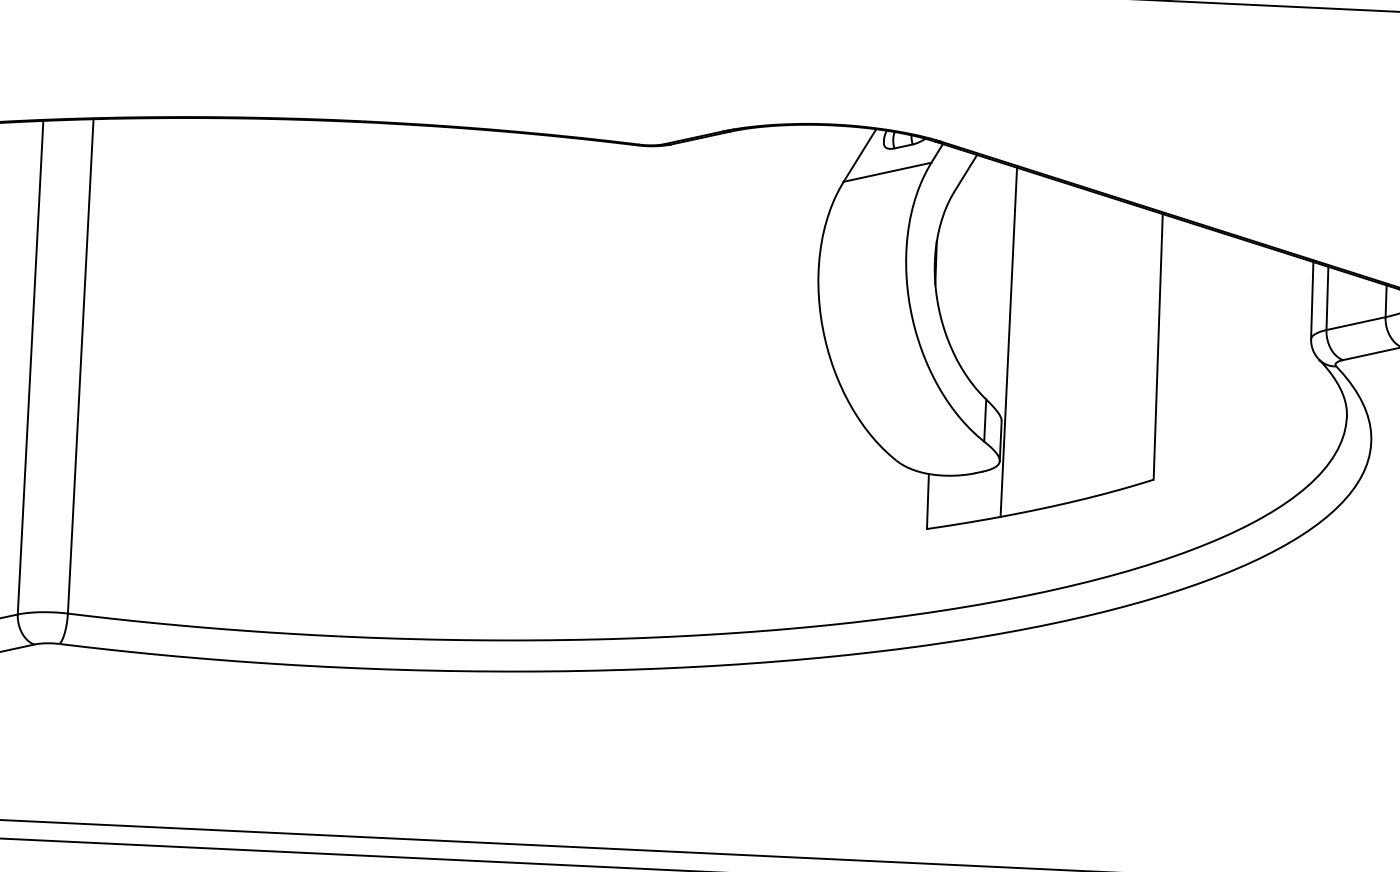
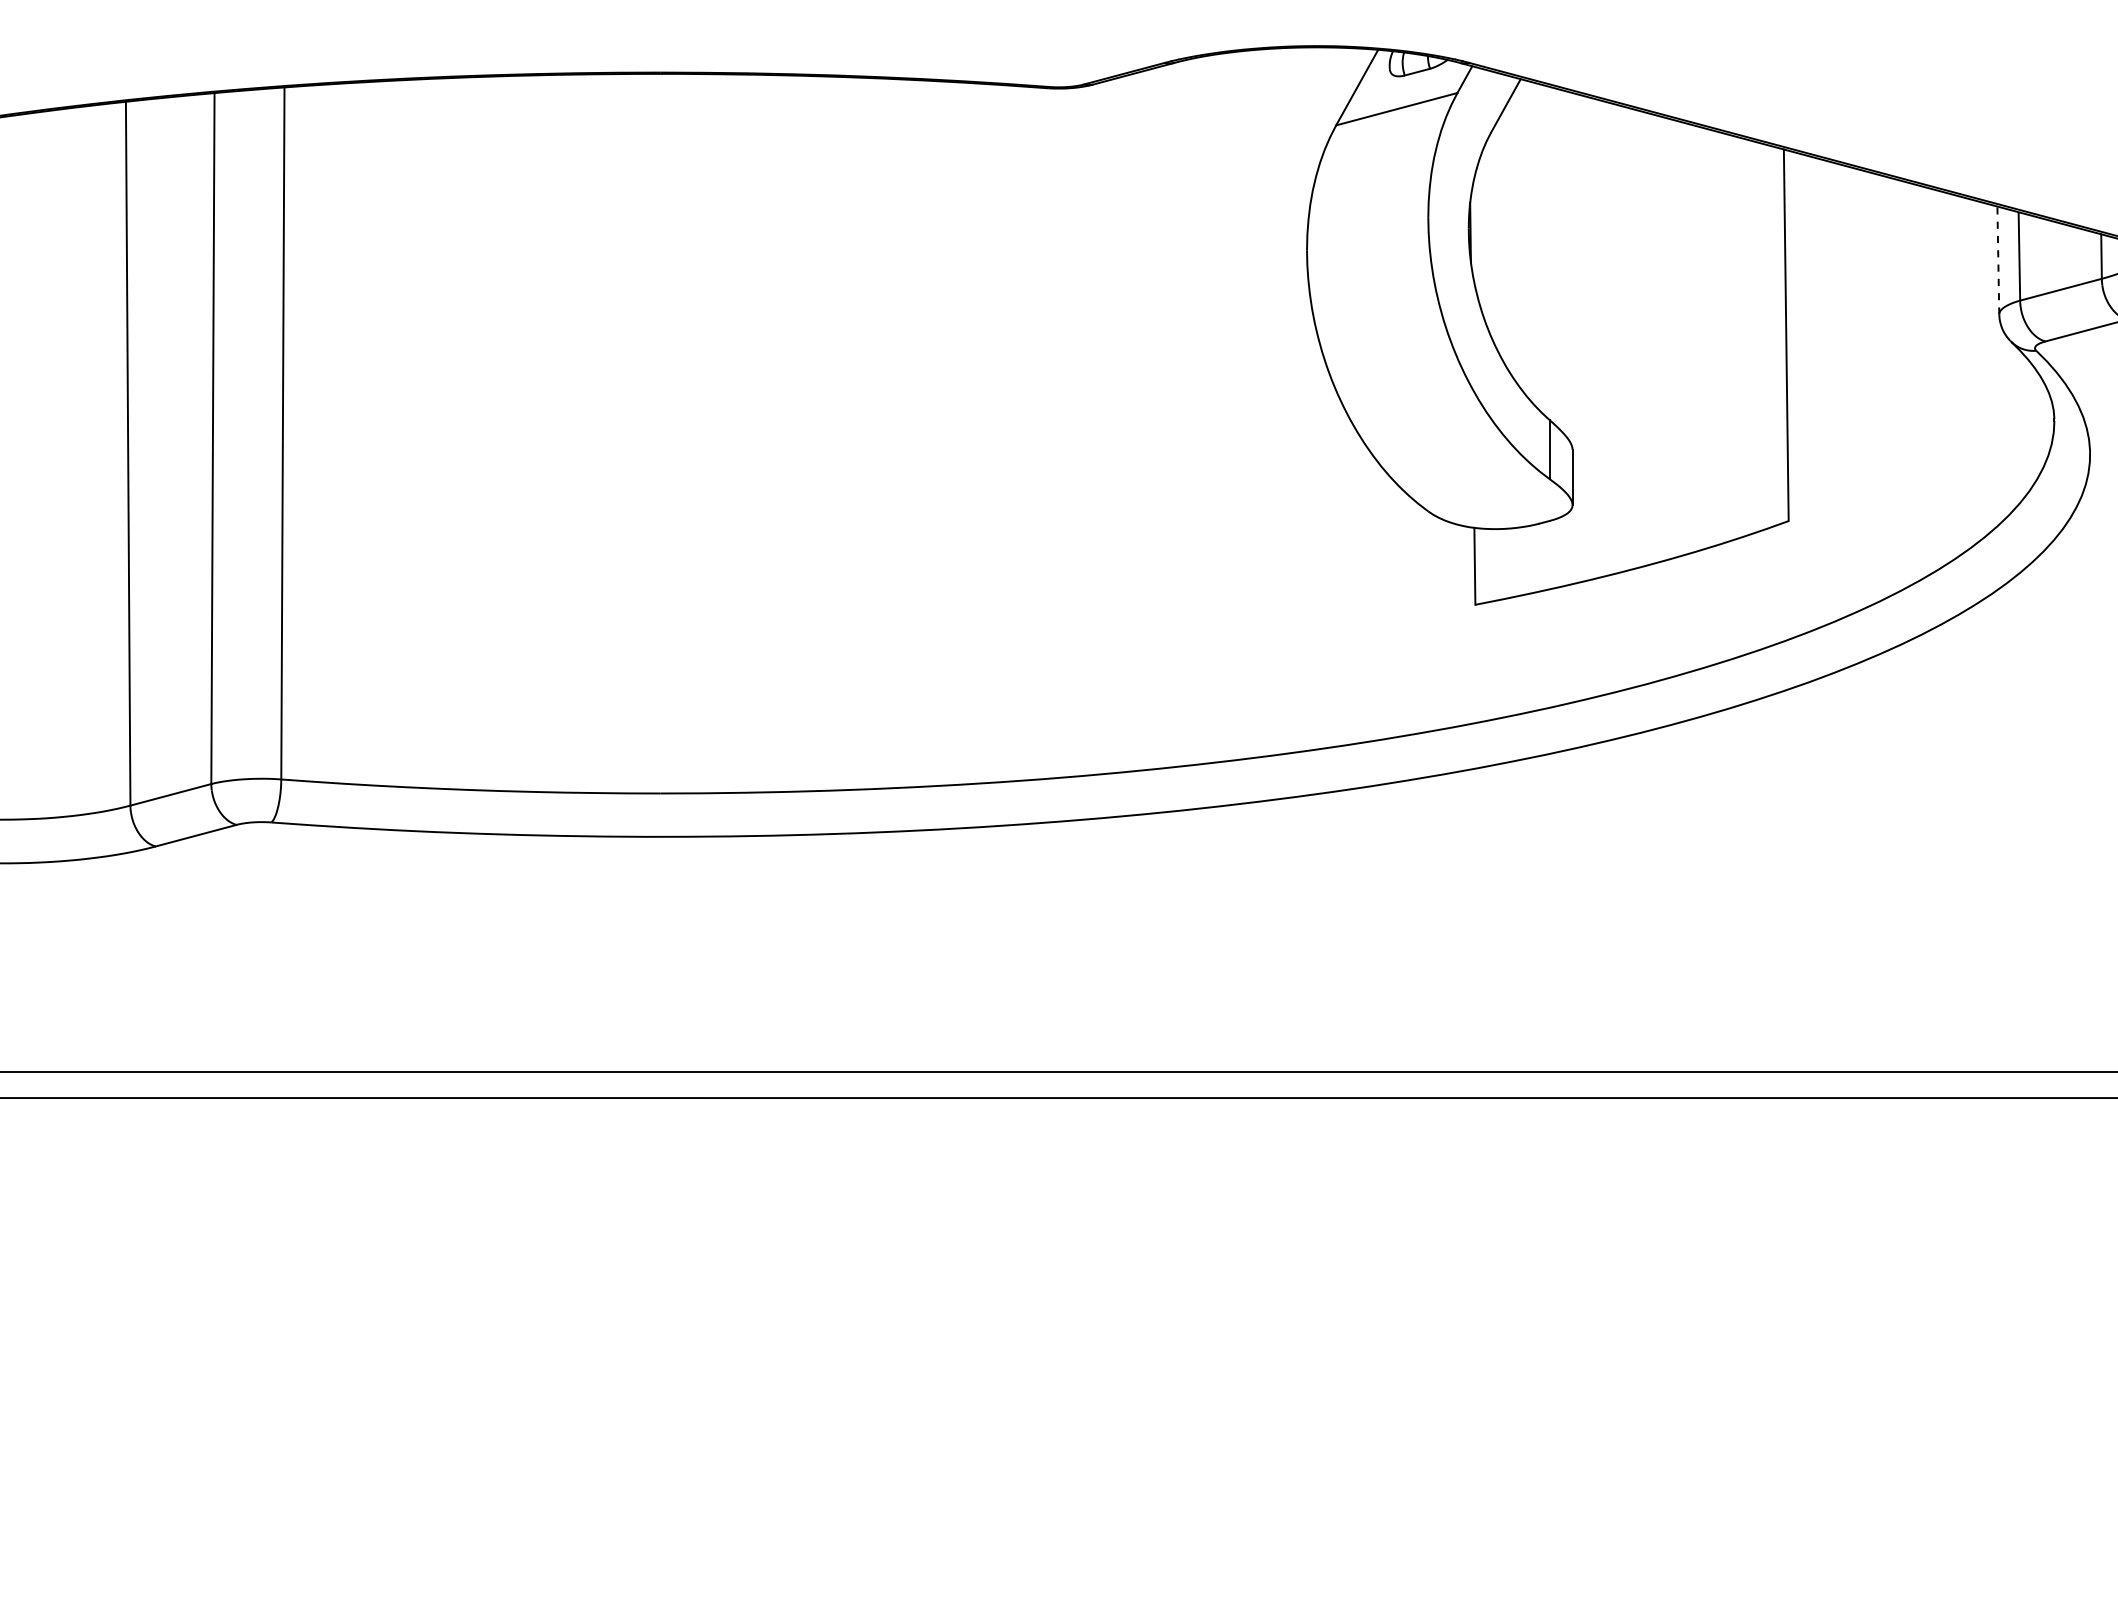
line: (1312, 300) -> (1998, 260), solid -> dashed
line: (1008, 342) -> (1577, 338), removed

